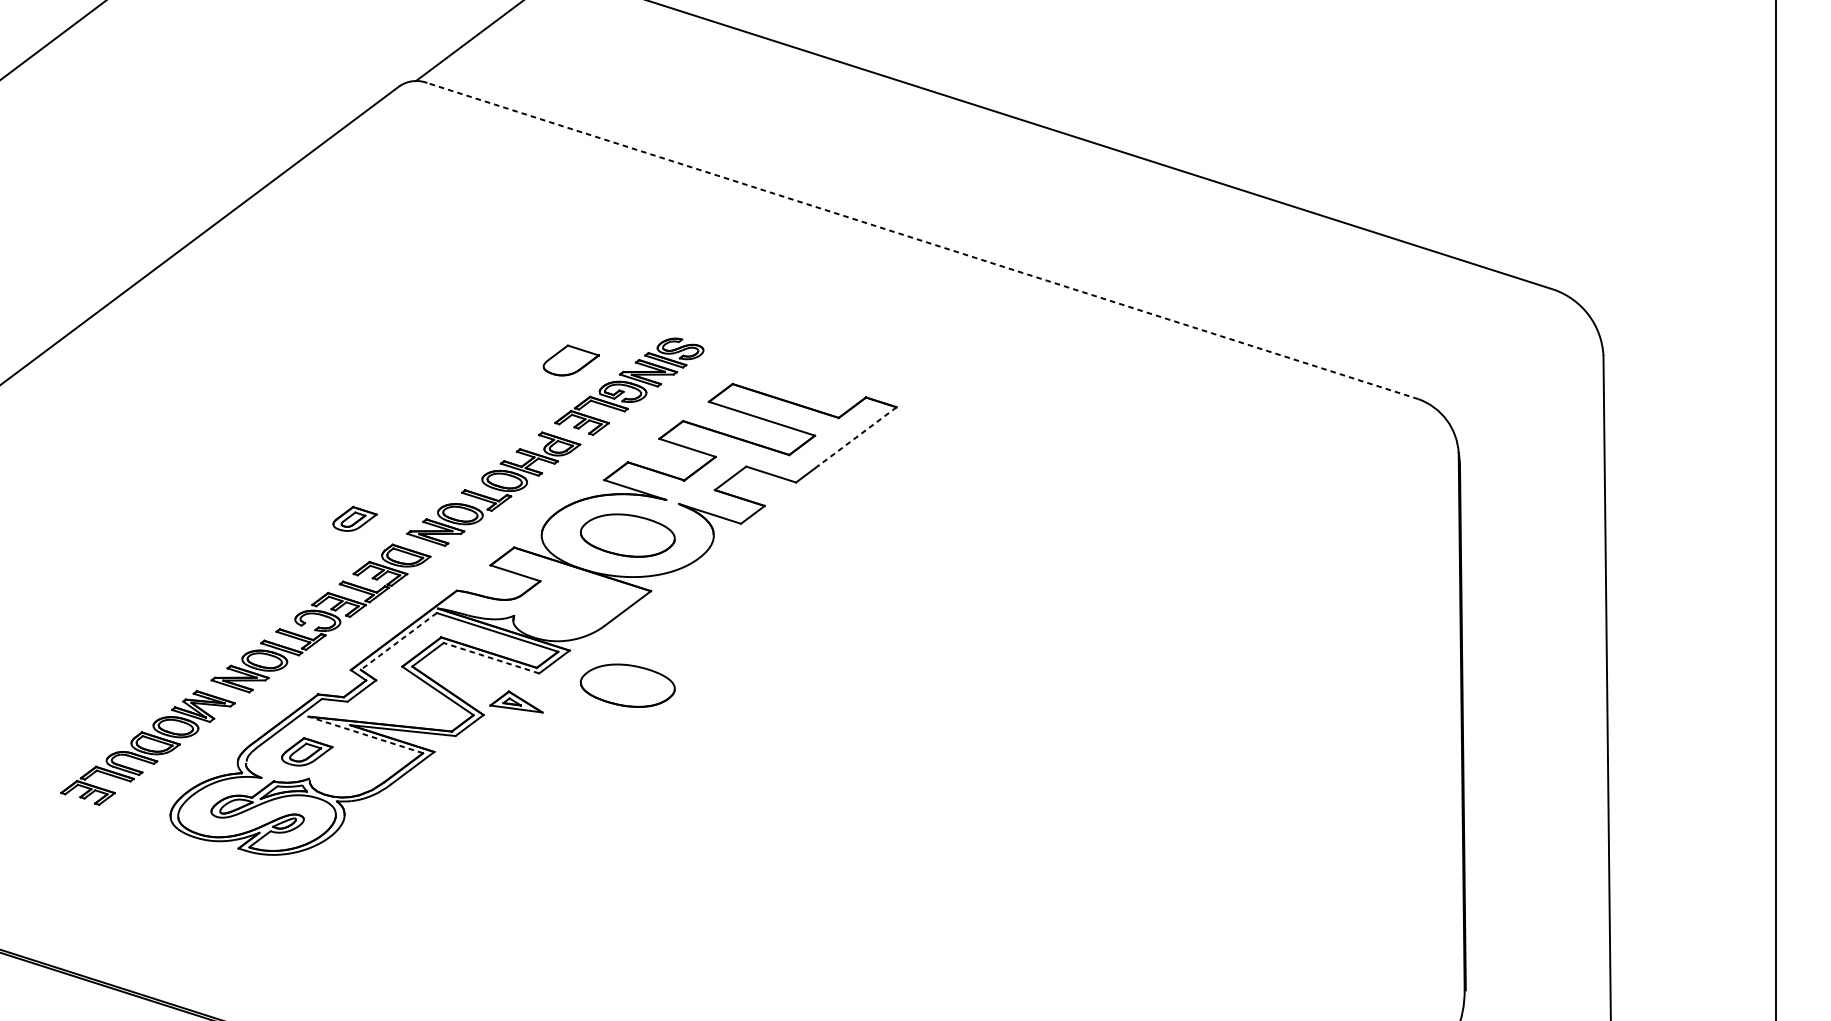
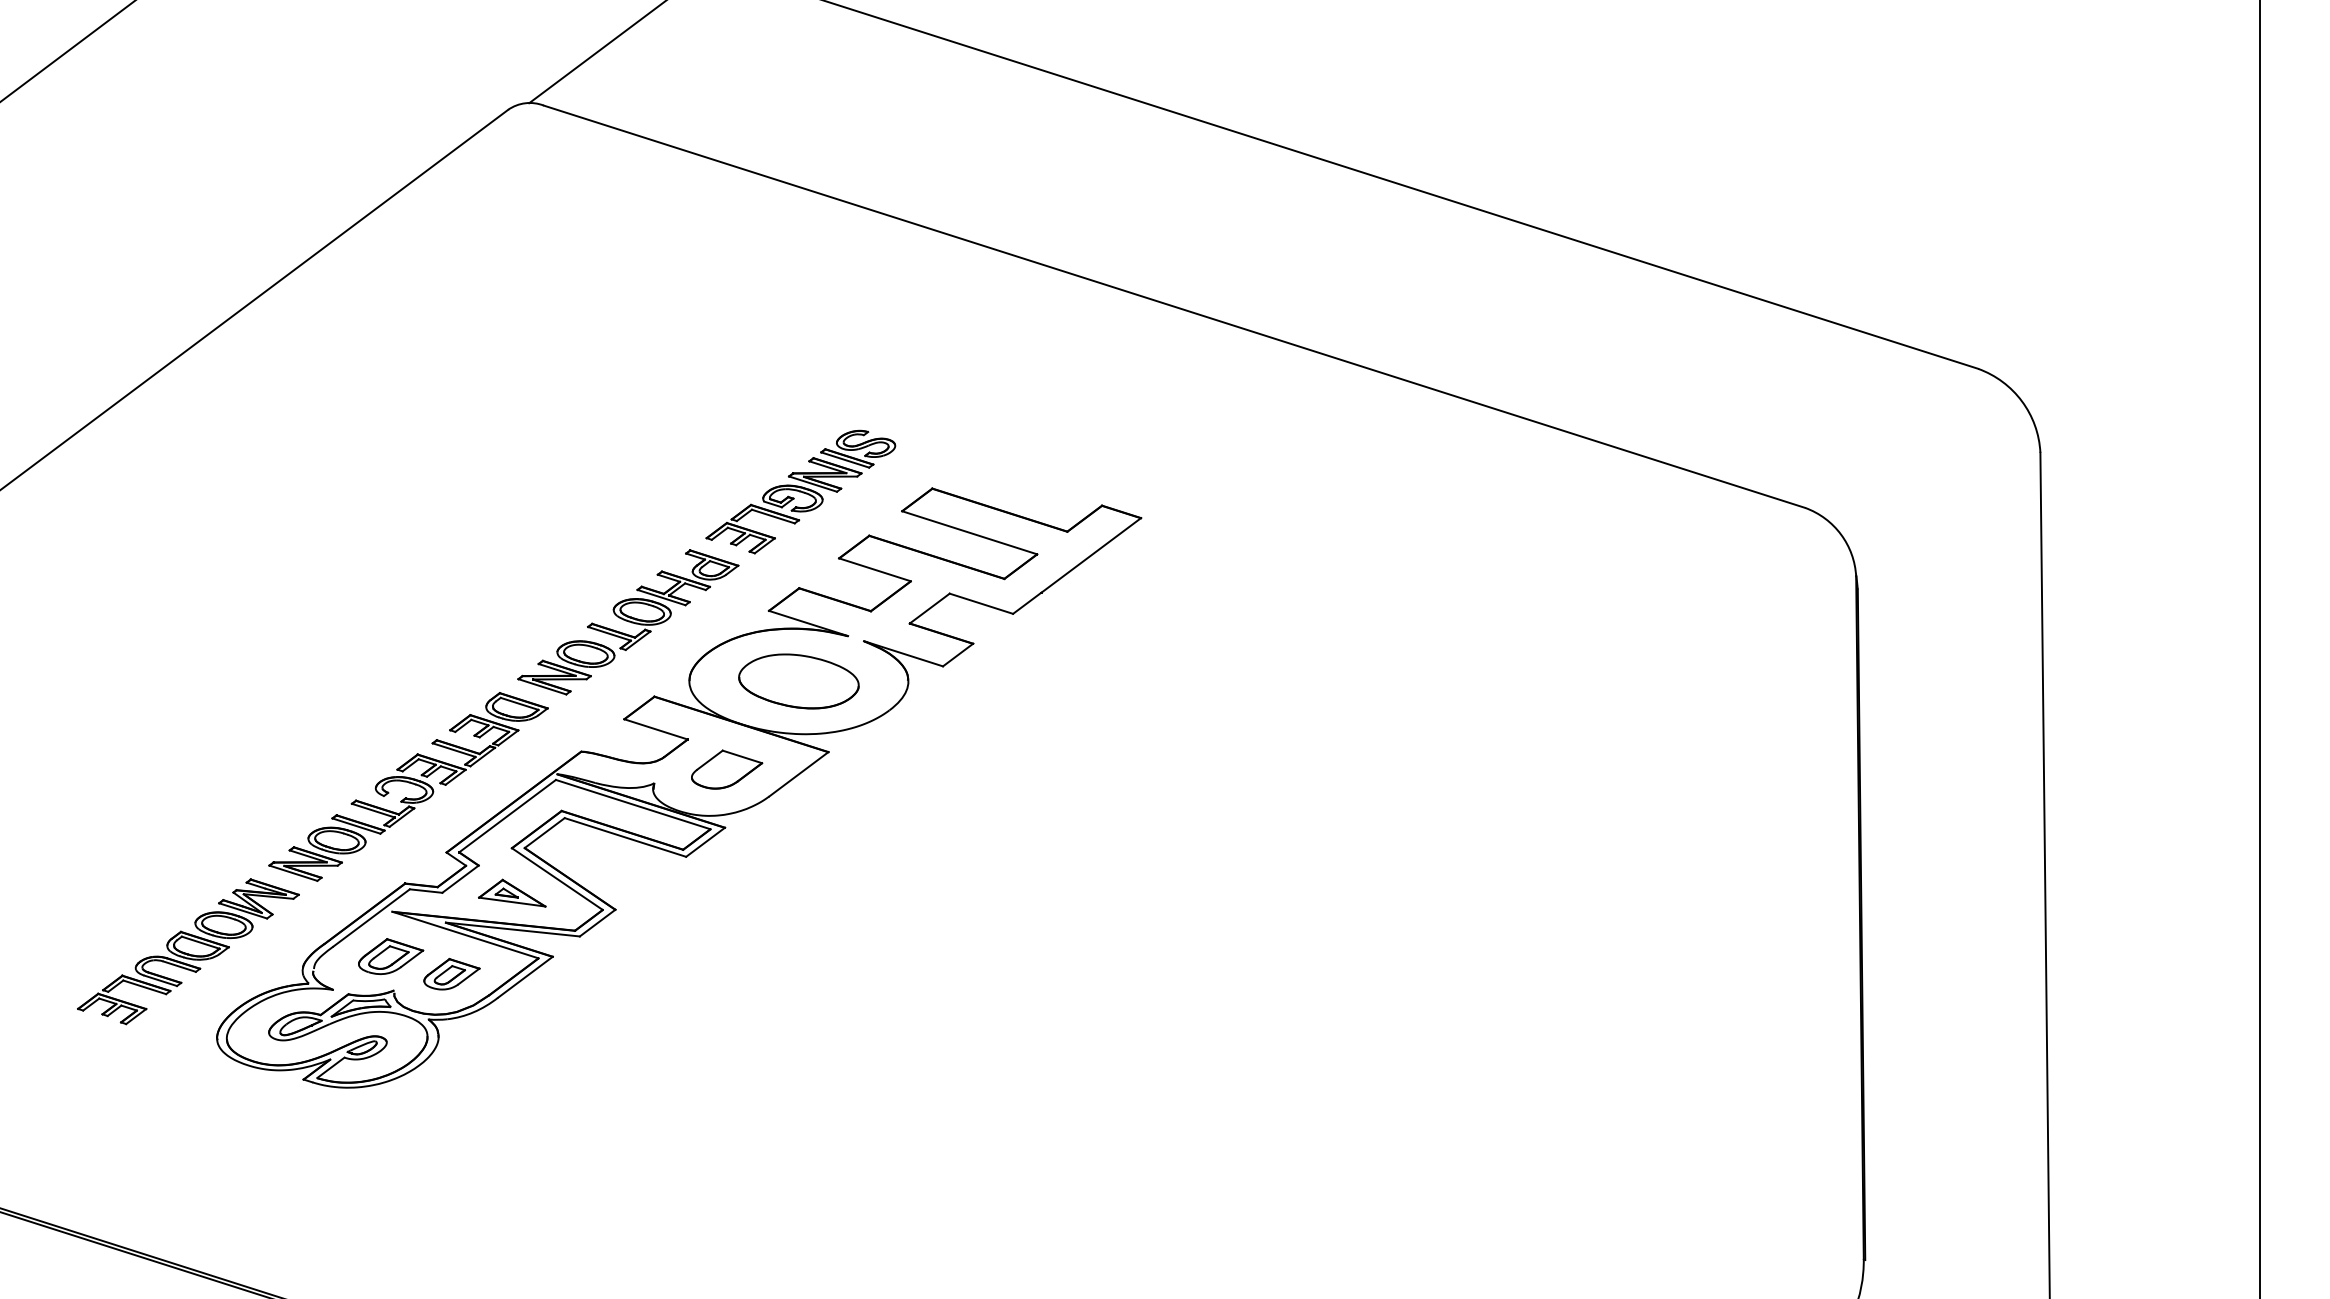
line: (922, 240) -> (1174, 306), dashed -> solid
part: (571, 360) -> (727, 769), moved
line: (856, 436) -> (1090, 555), dashed -> solid
part: (354, 518) -> (451, 973), moved
line: (398, 641) -> (507, 816), dashed -> solid
line: (491, 658) -> (625, 837), dashed -> solid
part: (627, 685) -> (798, 872), removed
part: (516, 701) -> (512, 892), moved
line: (365, 735) -> (465, 935), dashed -> solid

